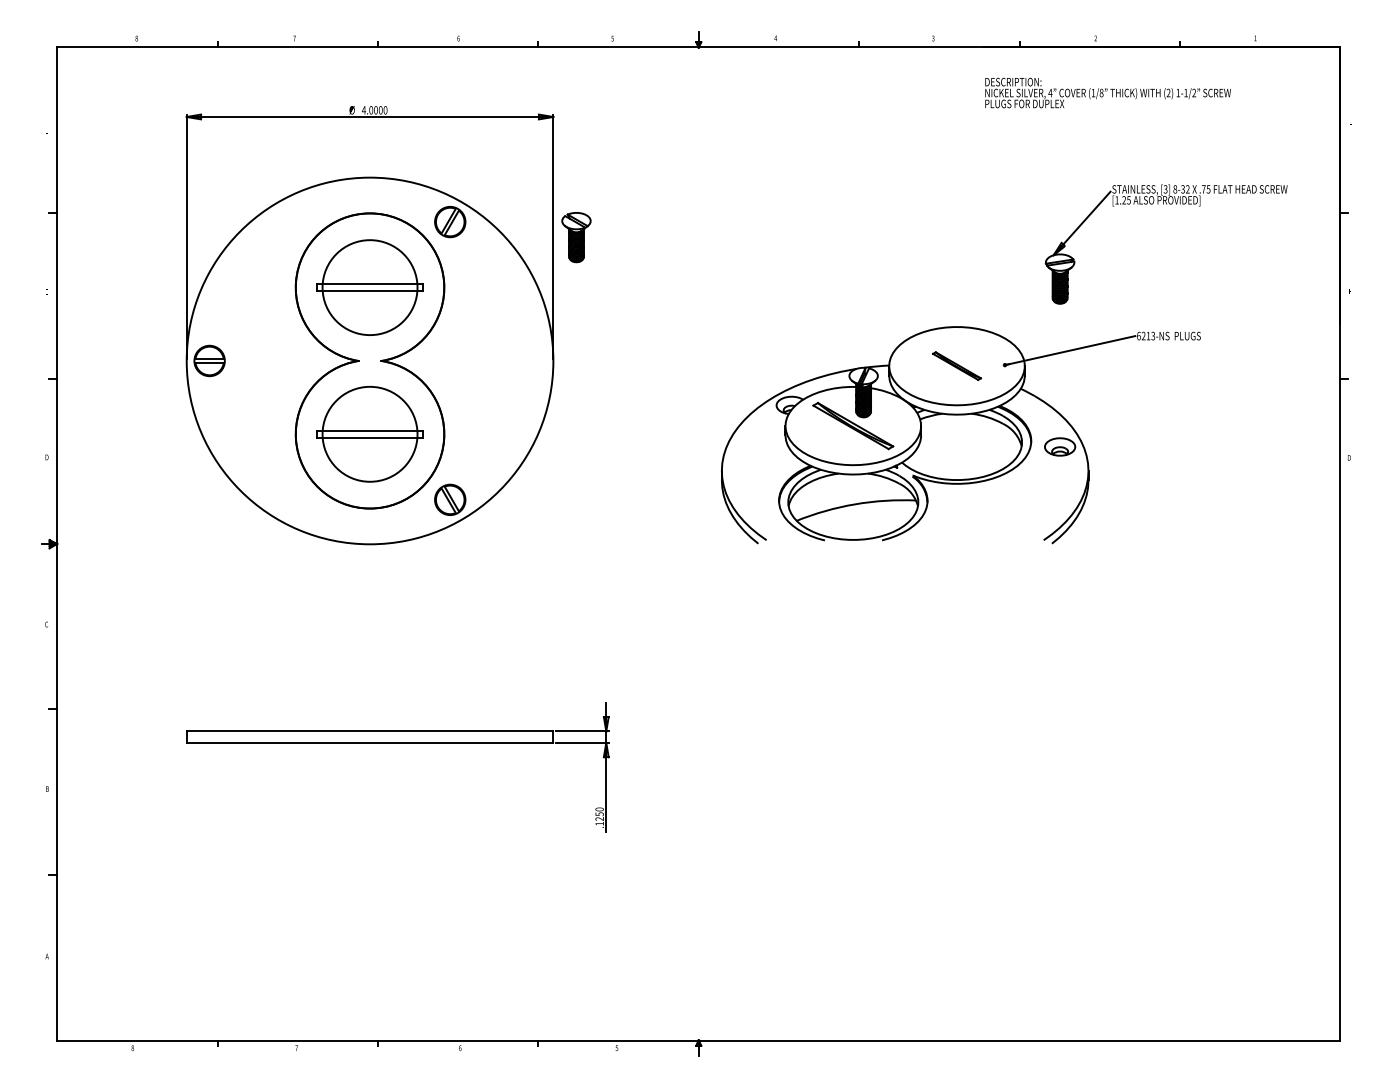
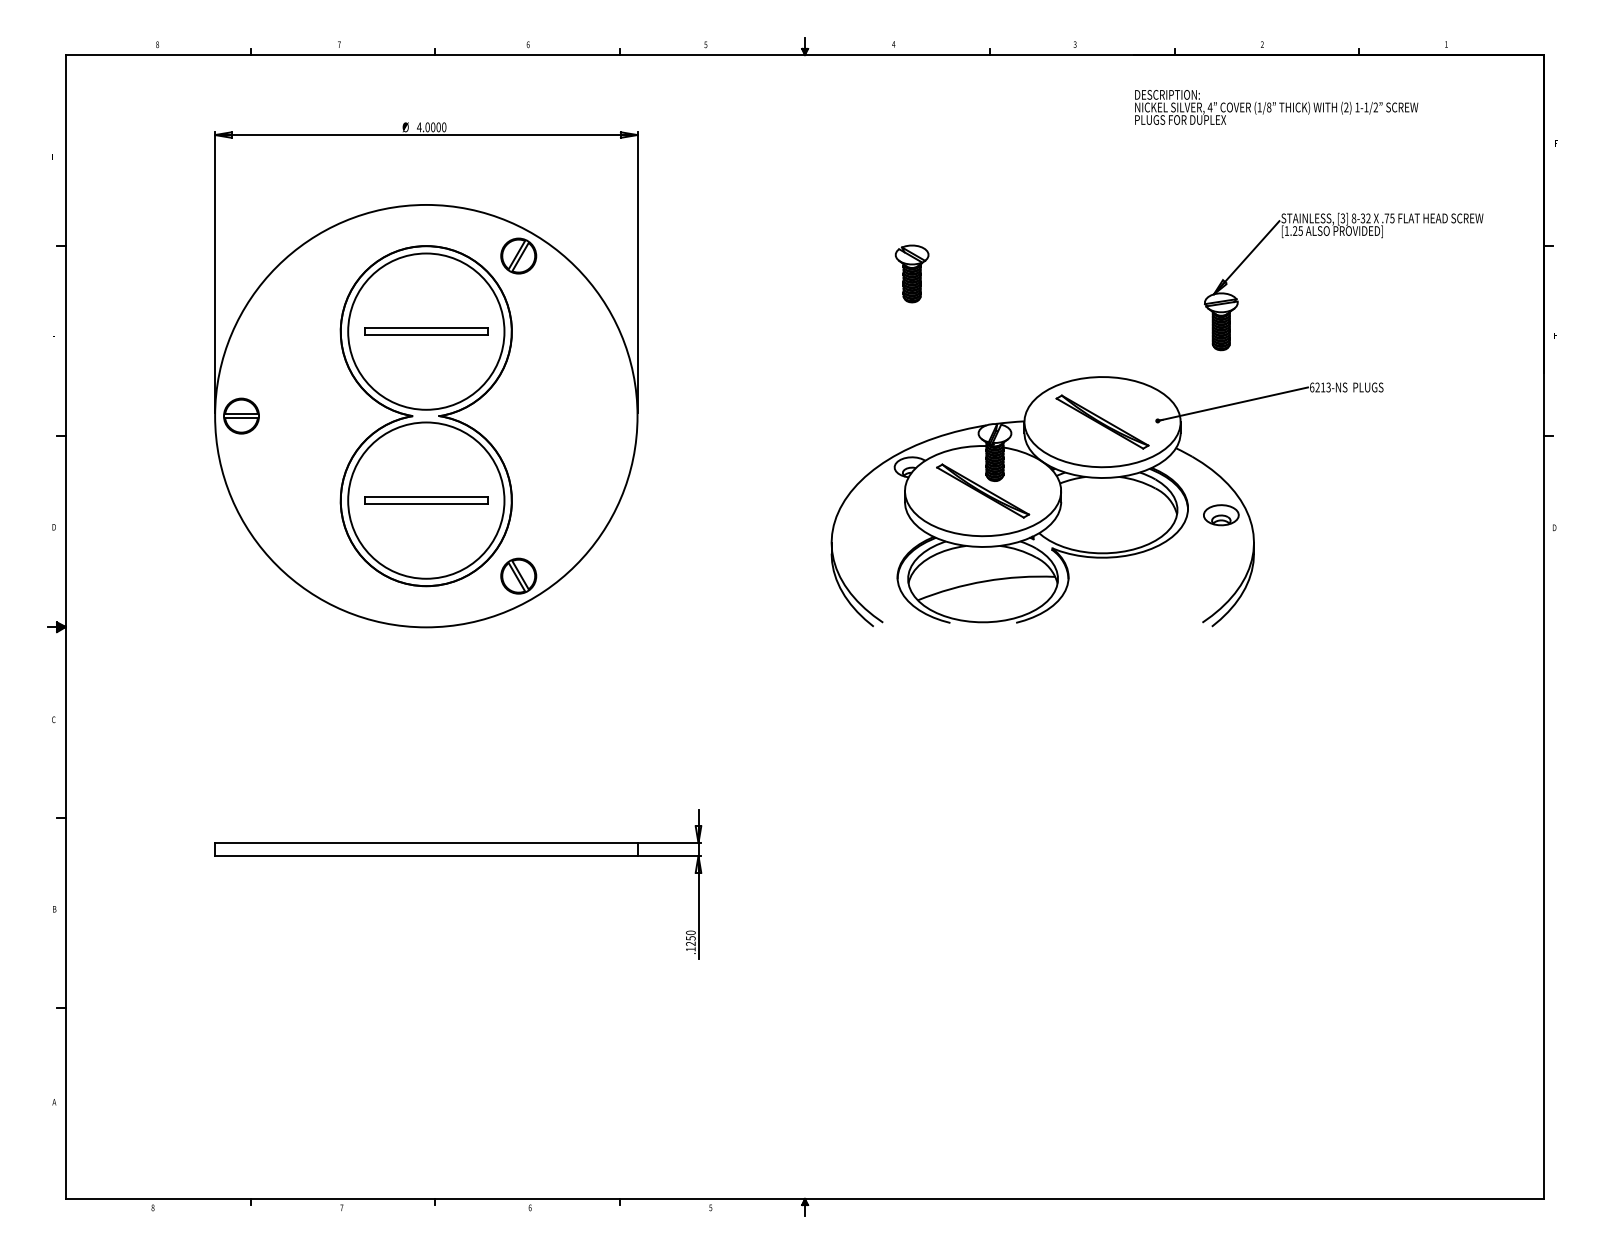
part: (575, 237) -> (911, 273), moved
circle: (370, 287) -> (426, 331), size x1.43
part: (956, 365) -> (1102, 421), size x1.67
circle: (370, 434) -> (426, 500), size x1.43

